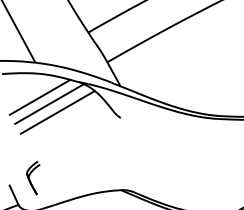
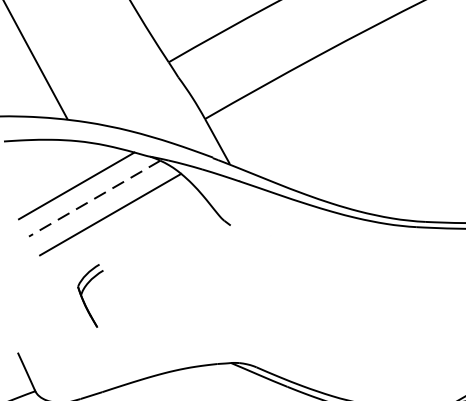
line: (49, 104) -> (94, 199), solid -> dashed
part: (33, 178) -> (90, 296), moved

